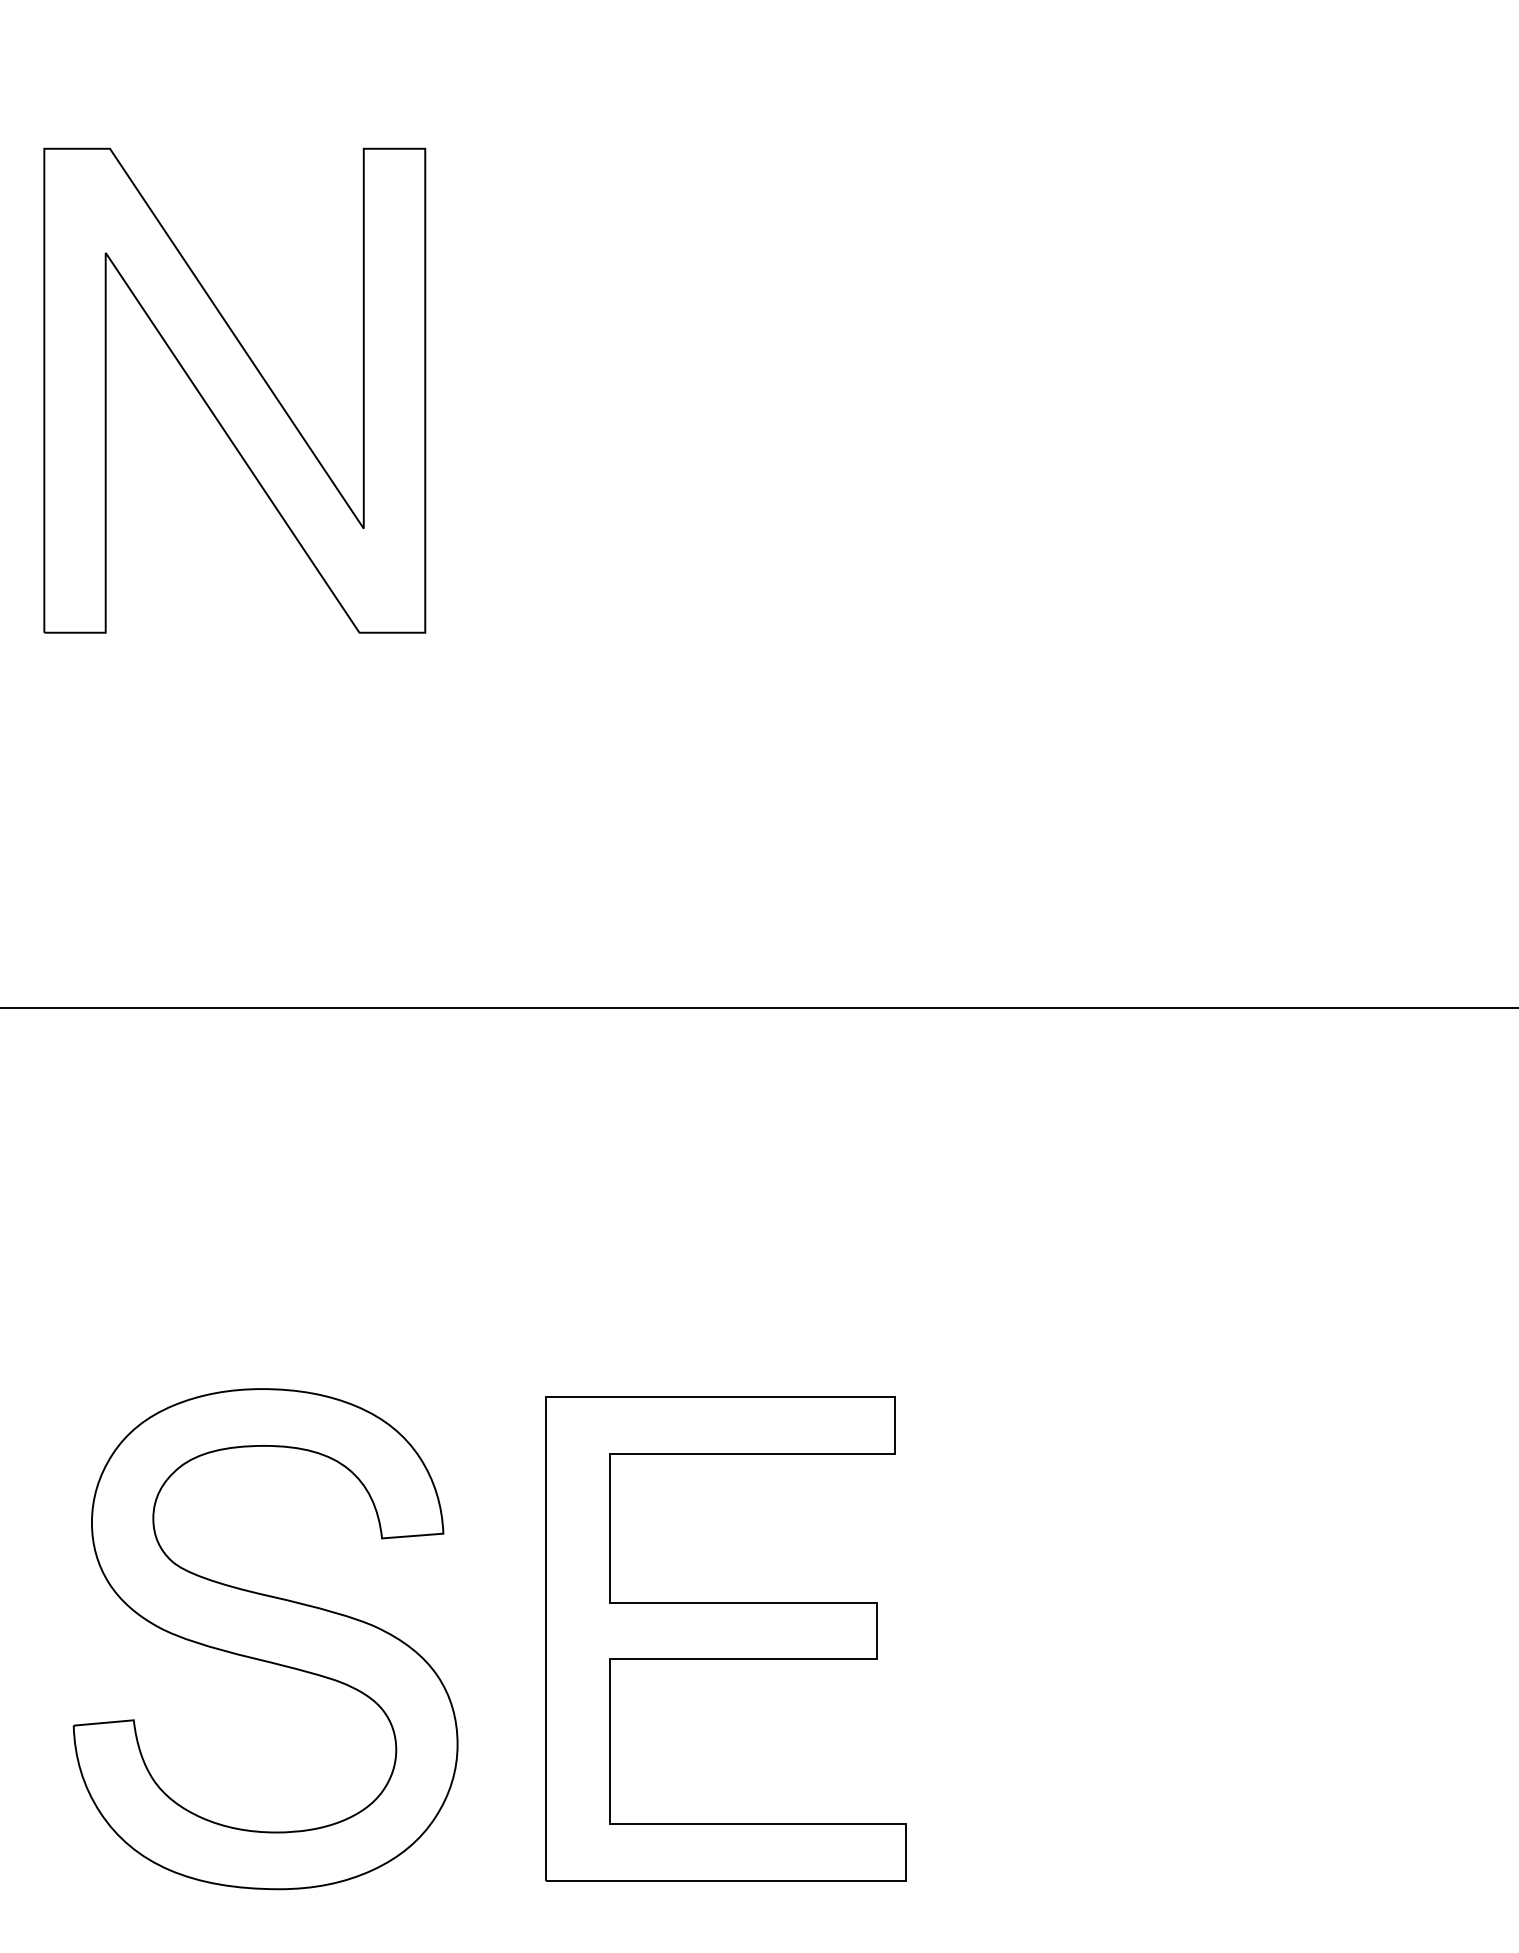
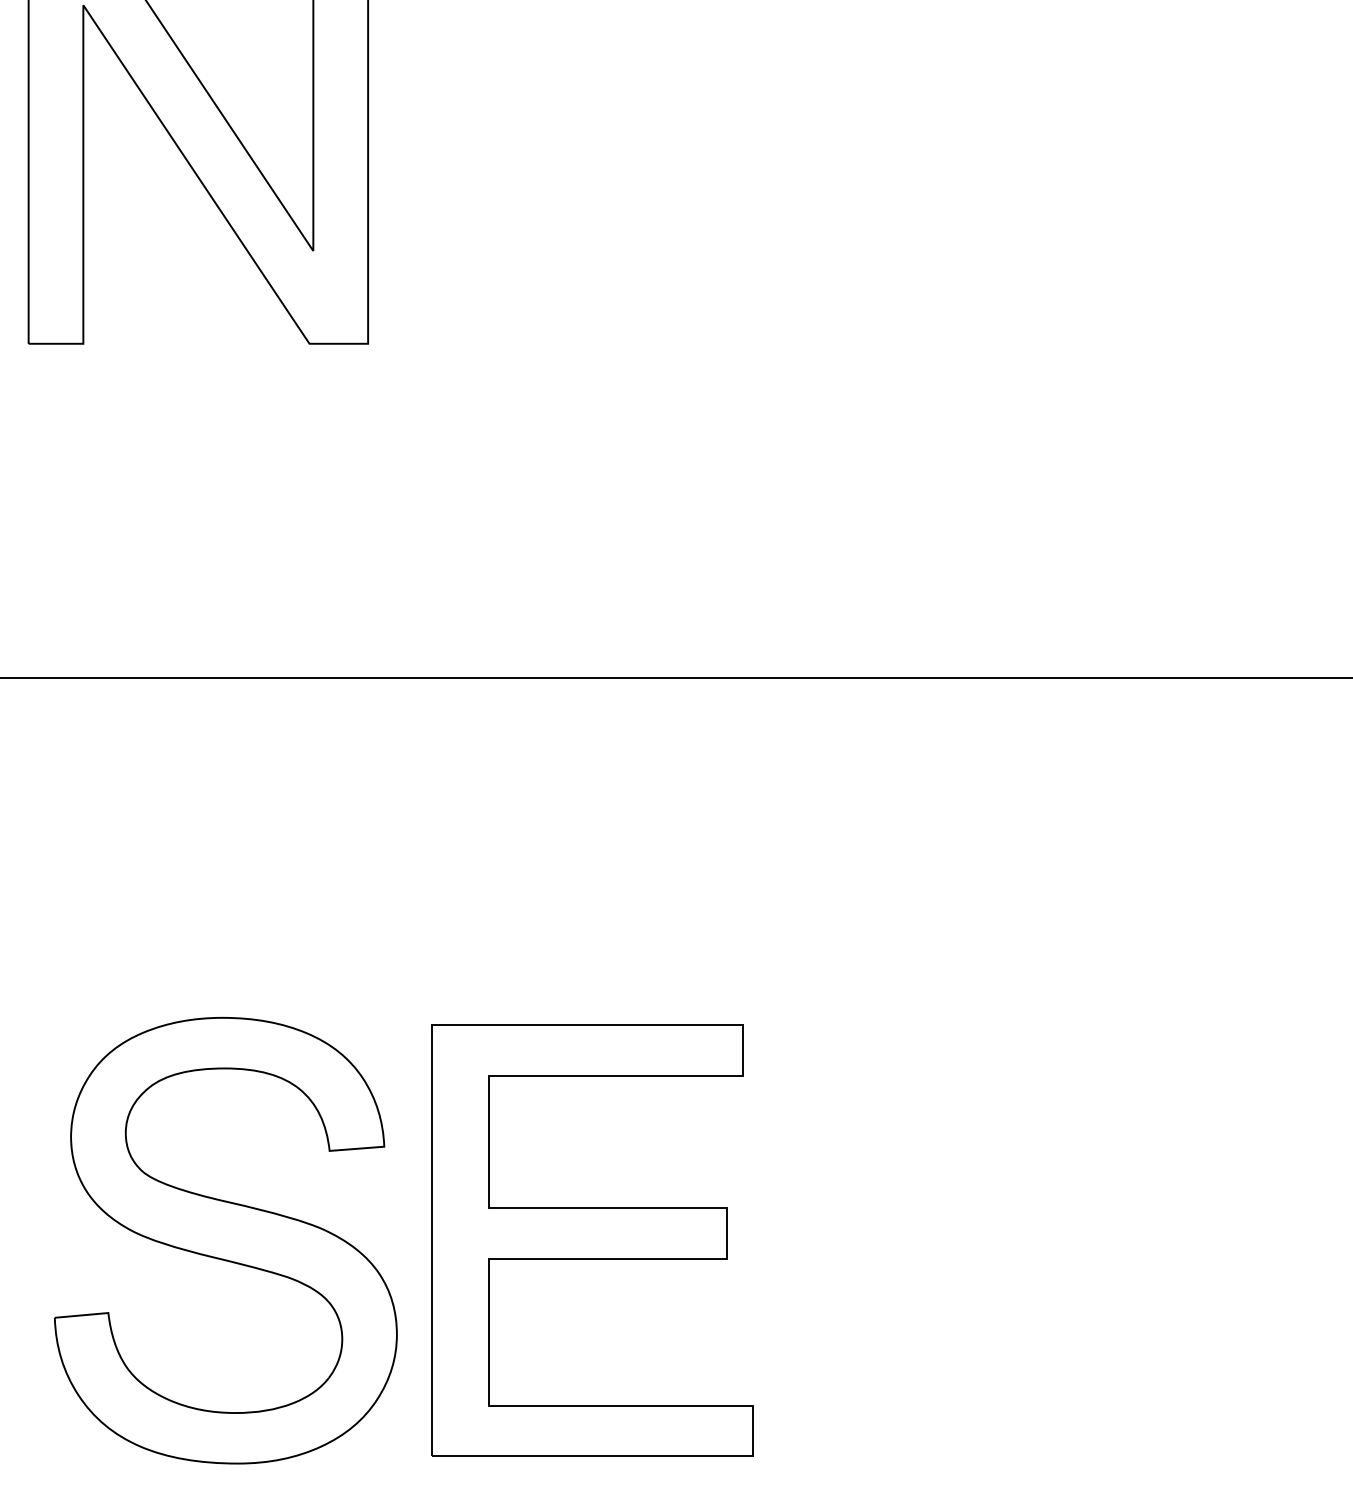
part: (725, 1638) -> (592, 1240), moved

